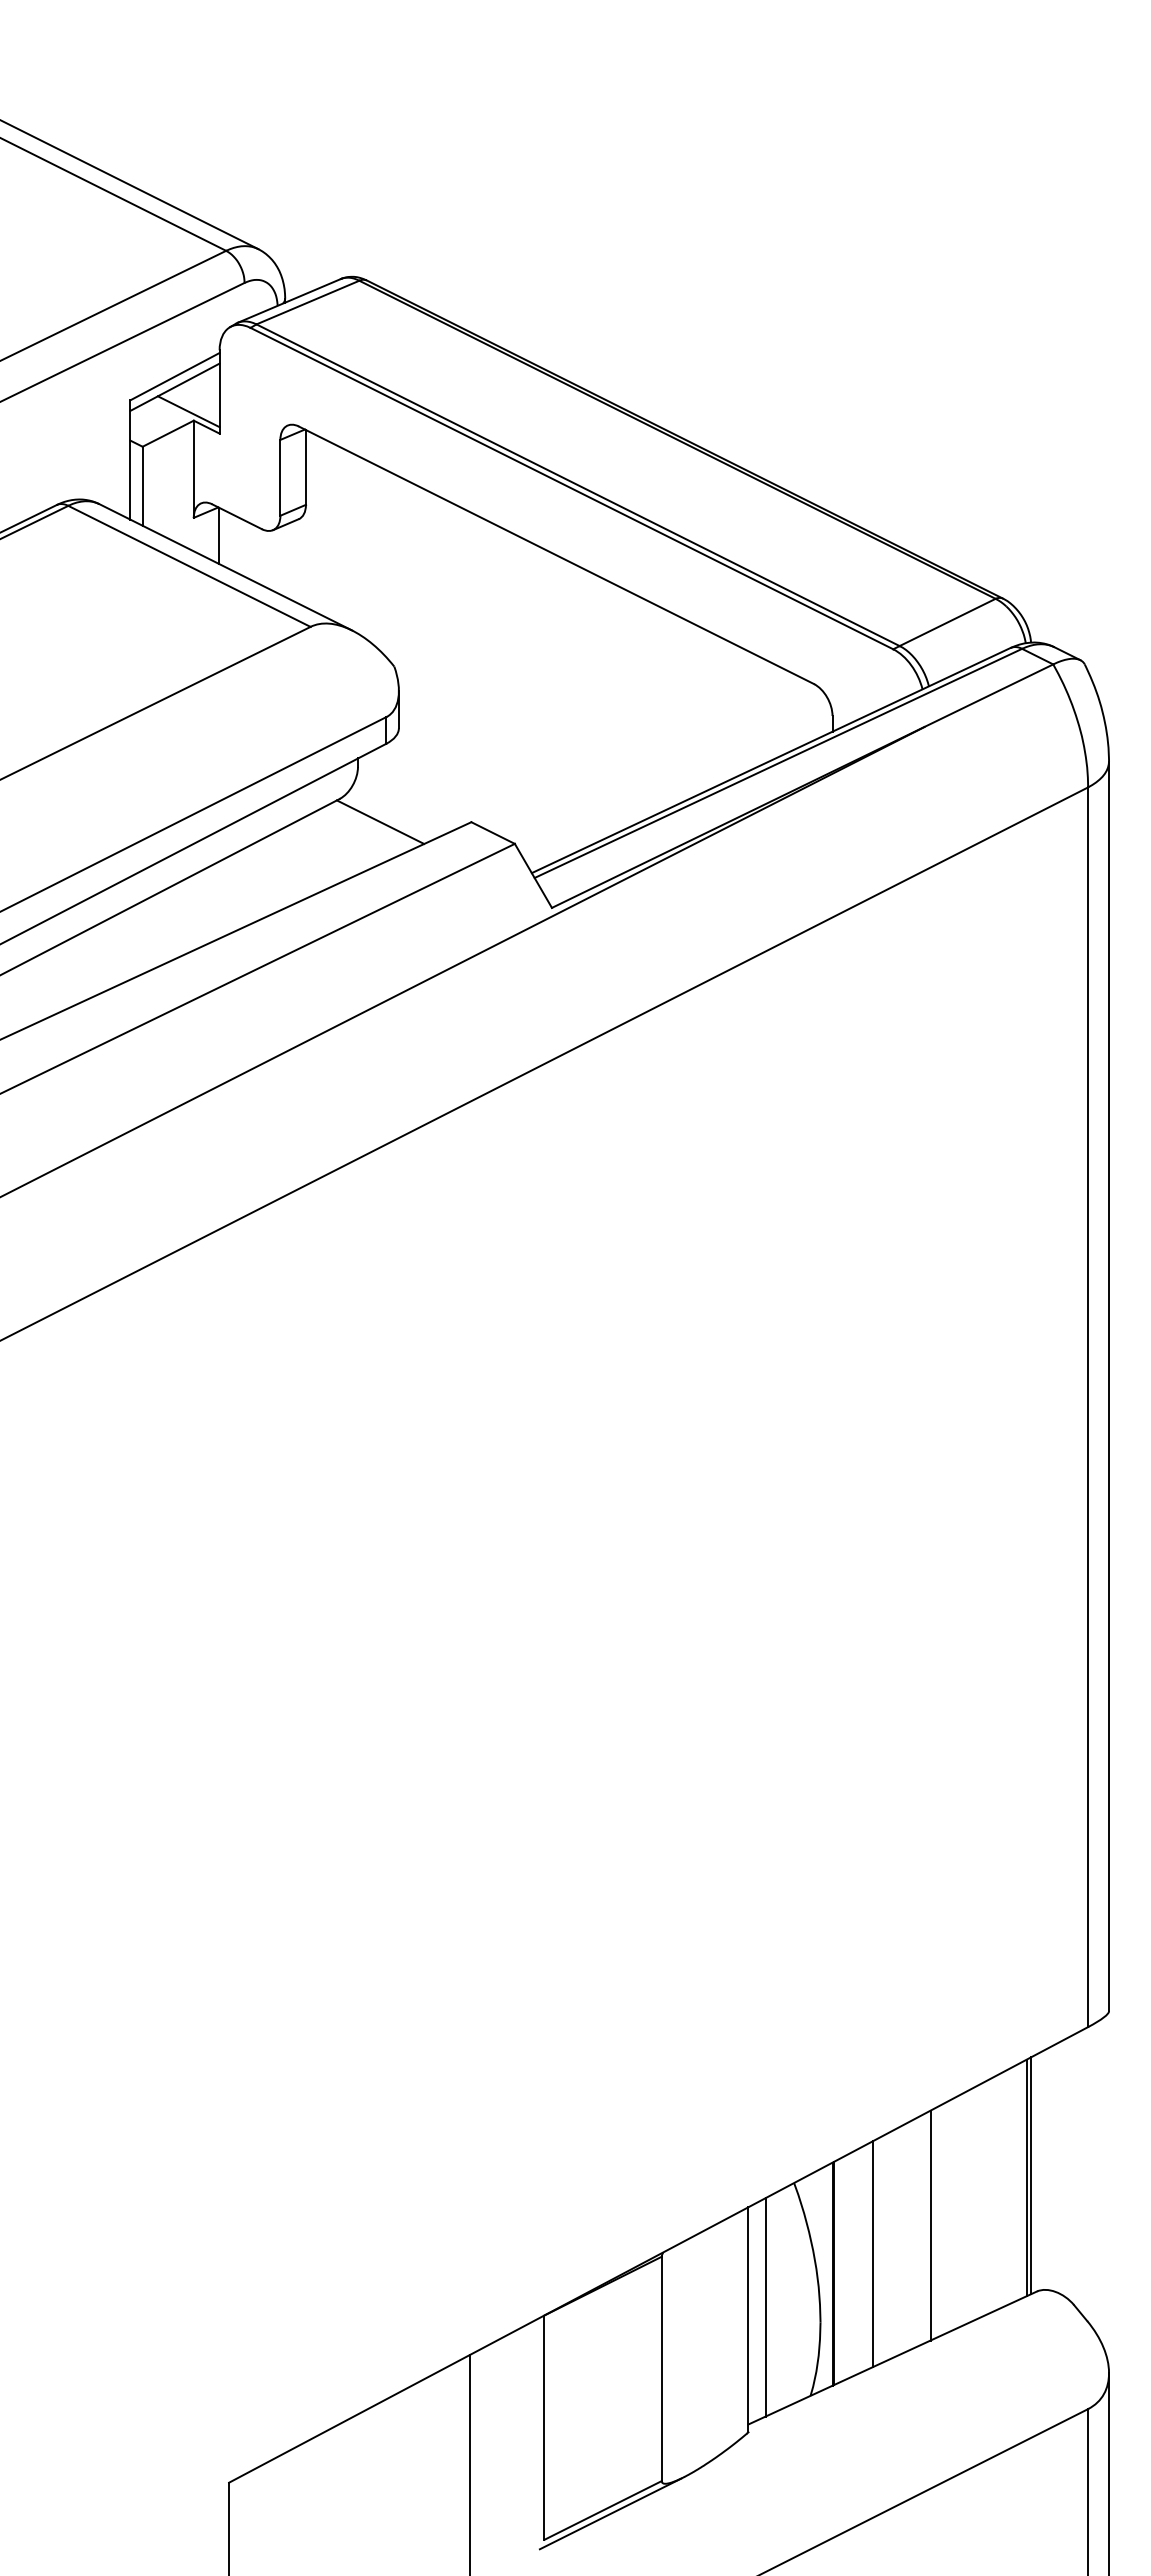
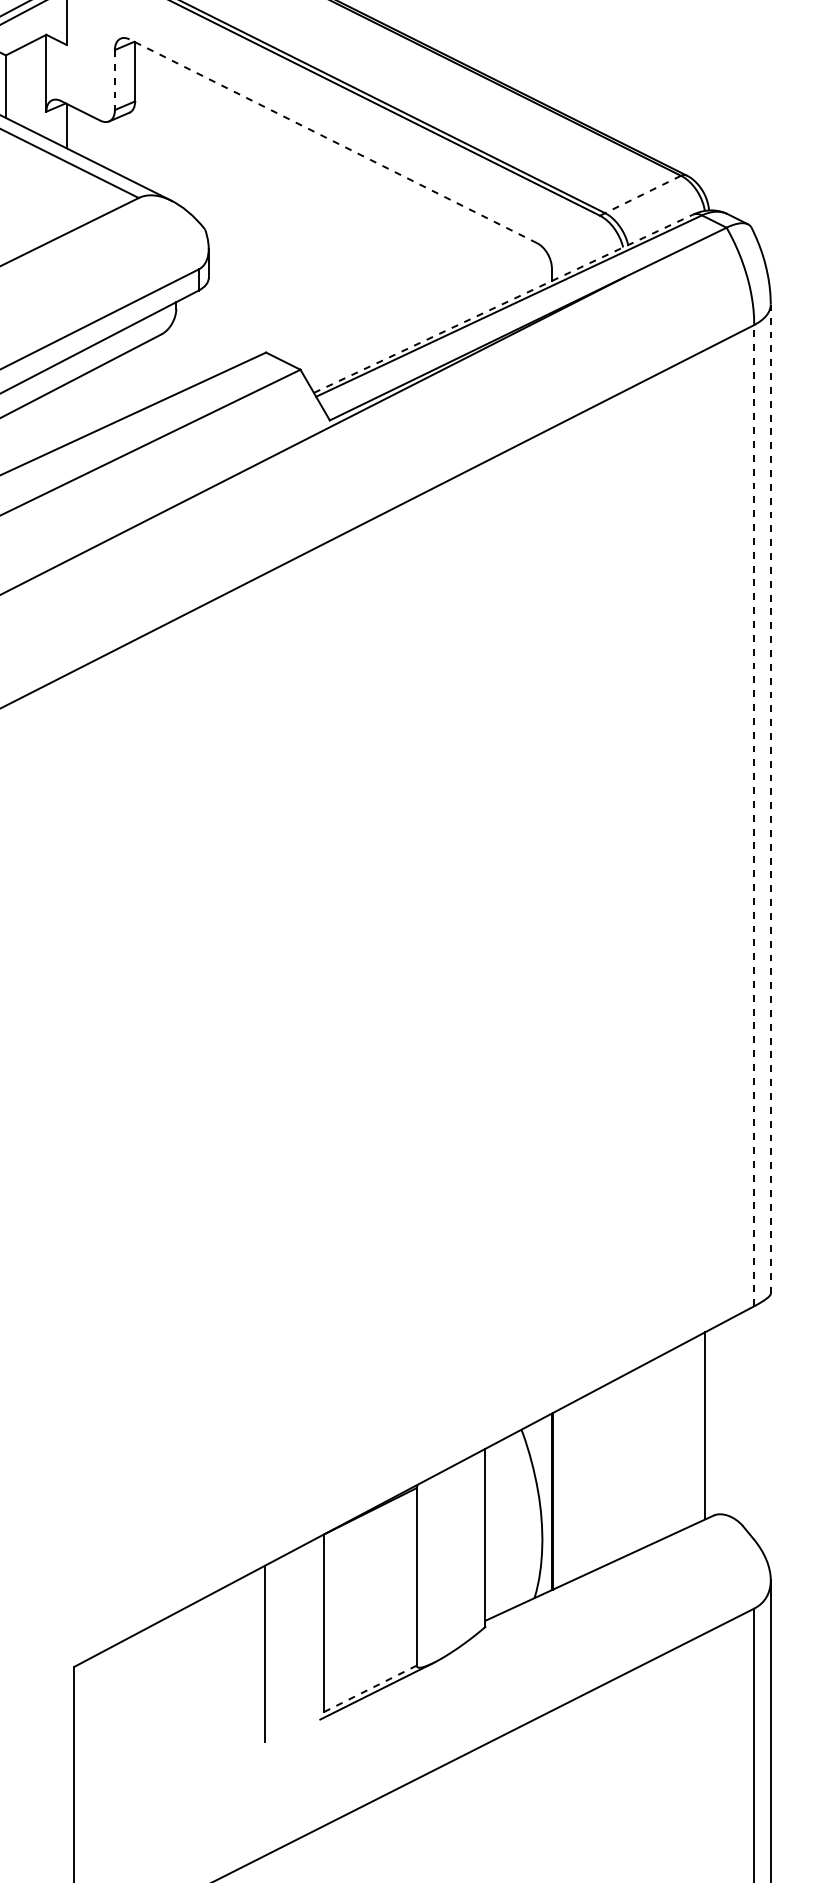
line: (188, 411) -> (42, 27), removed
line: (280, 477) -> (115, 79), solid -> dashed
line: (556, 555) -> (333, 141), solid -> dashed
line: (947, 622) -> (642, 194), solid -> dashed
line: (771, 760) -> (503, 303), solid -> dashed
line: (380, 821) -> (194, 352), removed
line: (1109, 1386) -> (771, 799), solid -> dashed
line: (1088, 1407) -> (754, 815), solid -> dashed
line: (1031, 2175) -> (709, 1423), removed
line: (930, 2225) -> (629, 1463), removed
line: (873, 2254) -> (584, 1486), removed
line: (765, 2307) -> (498, 1528), removed
line: (603, 2510) -> (370, 1688), solid -> dashed

